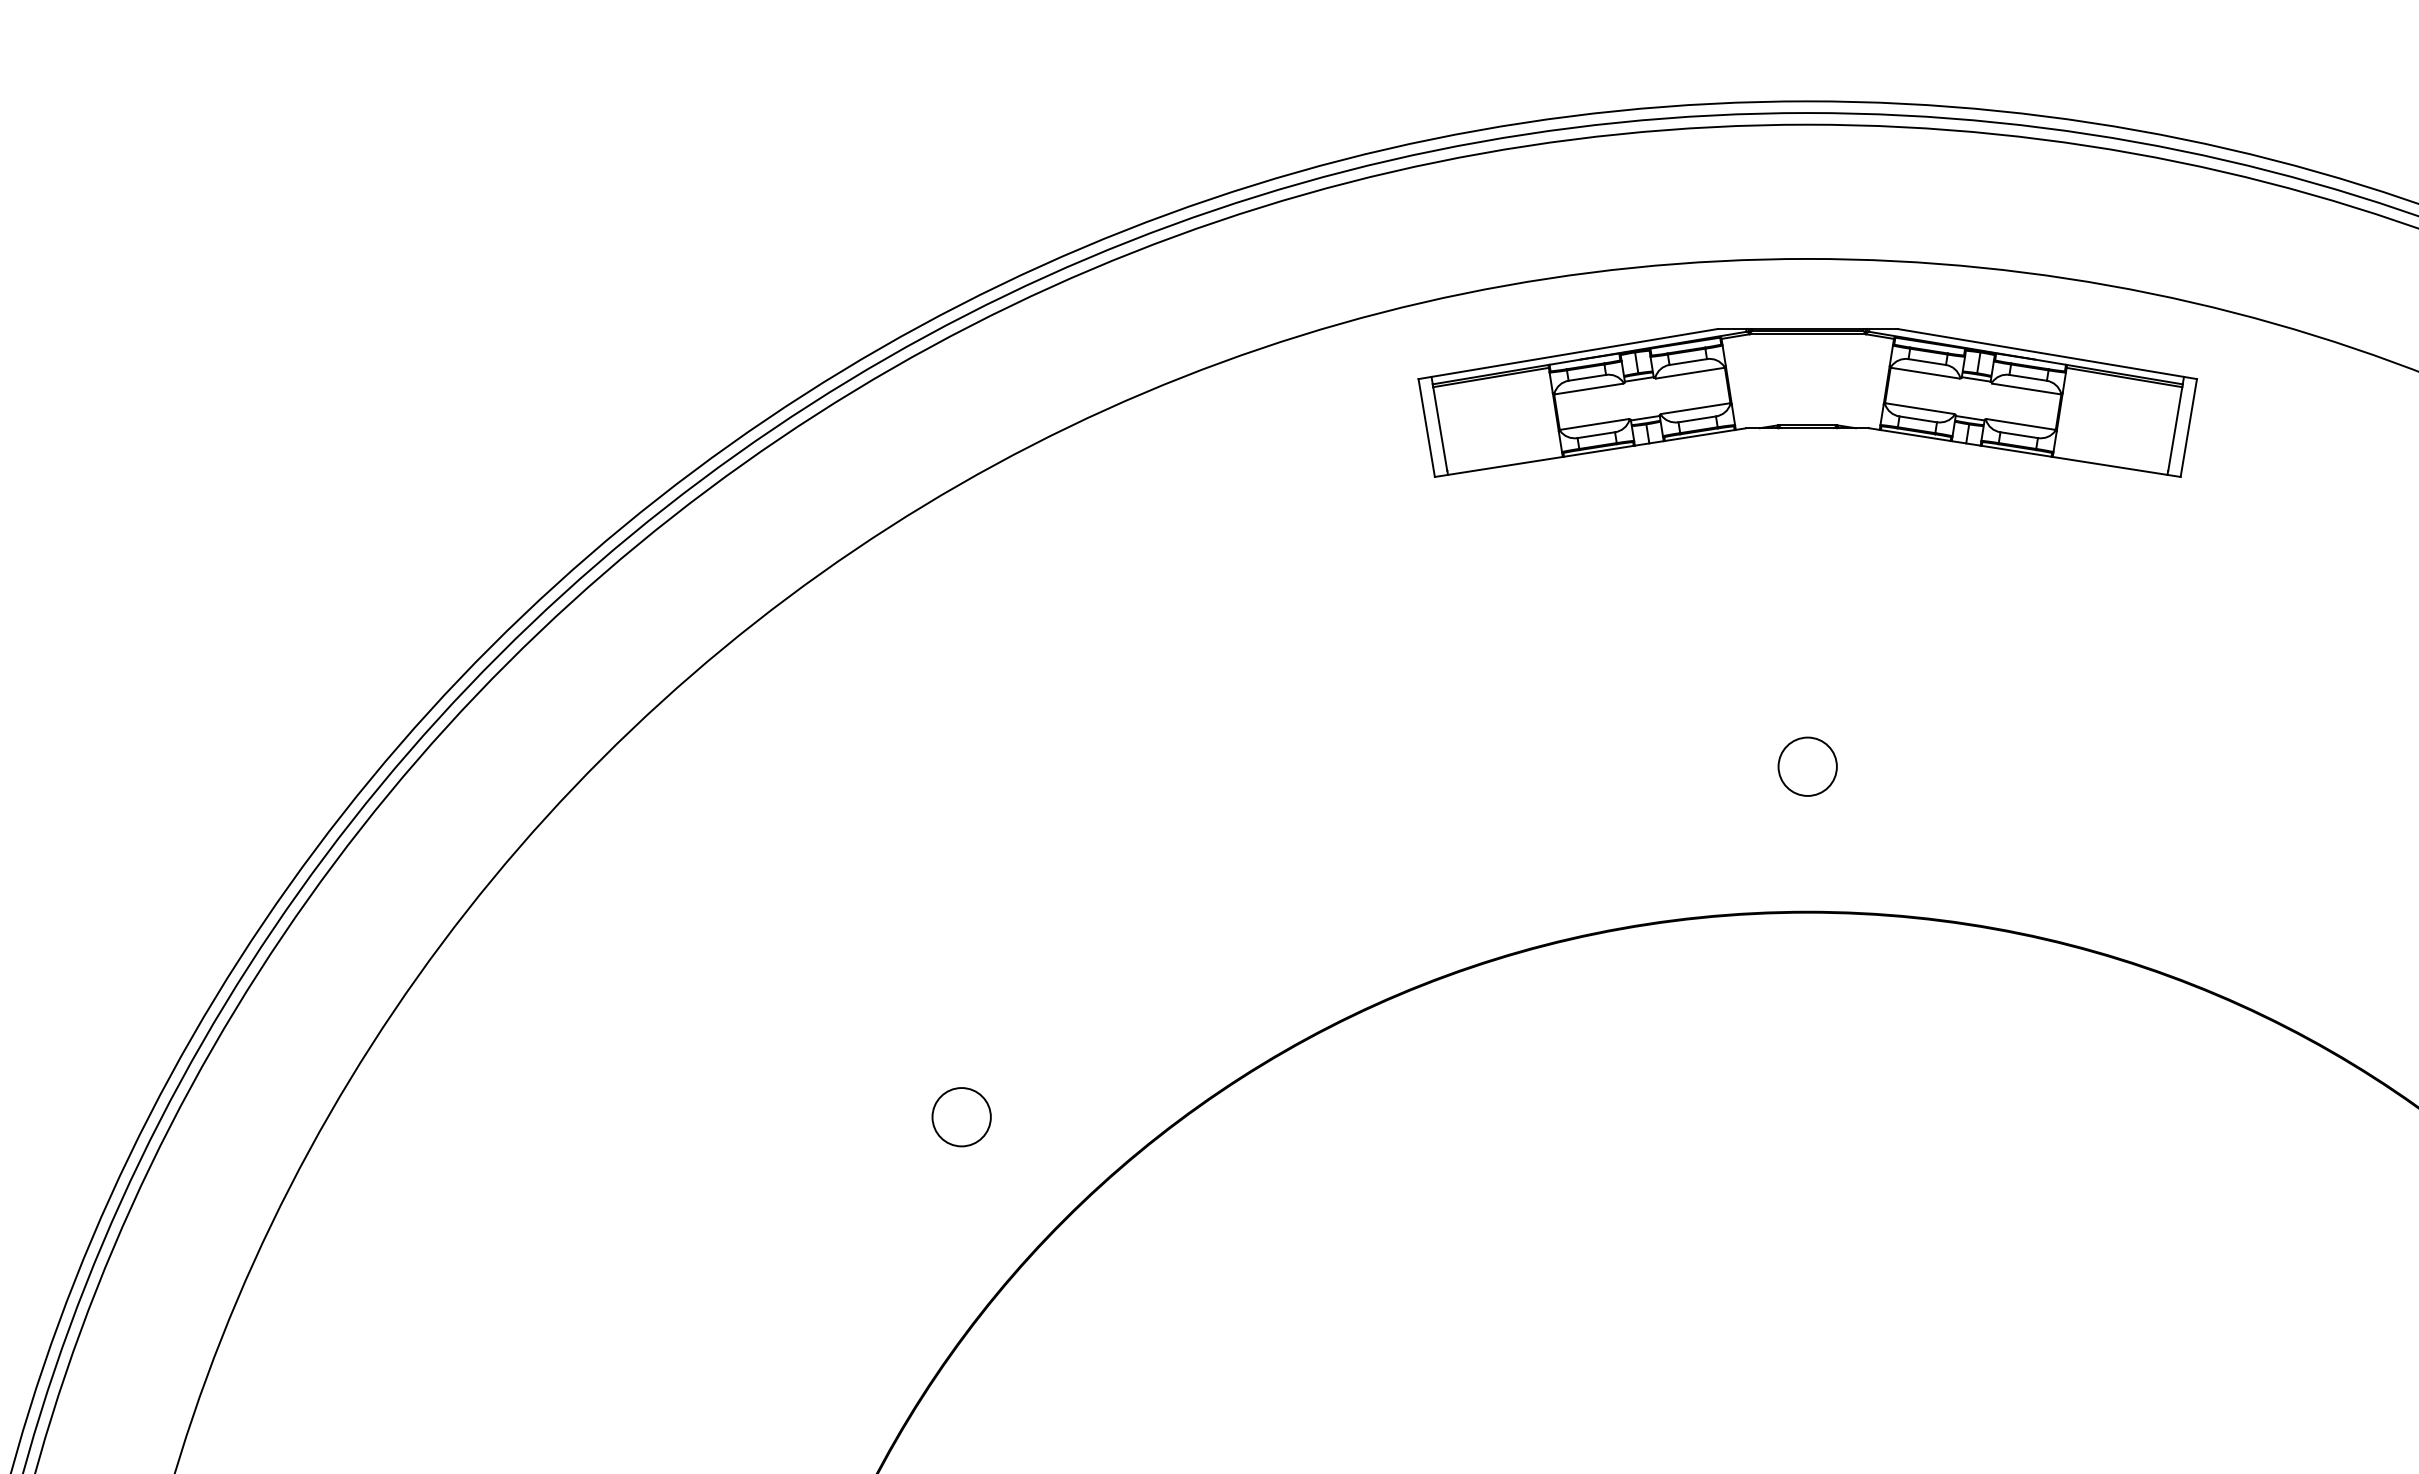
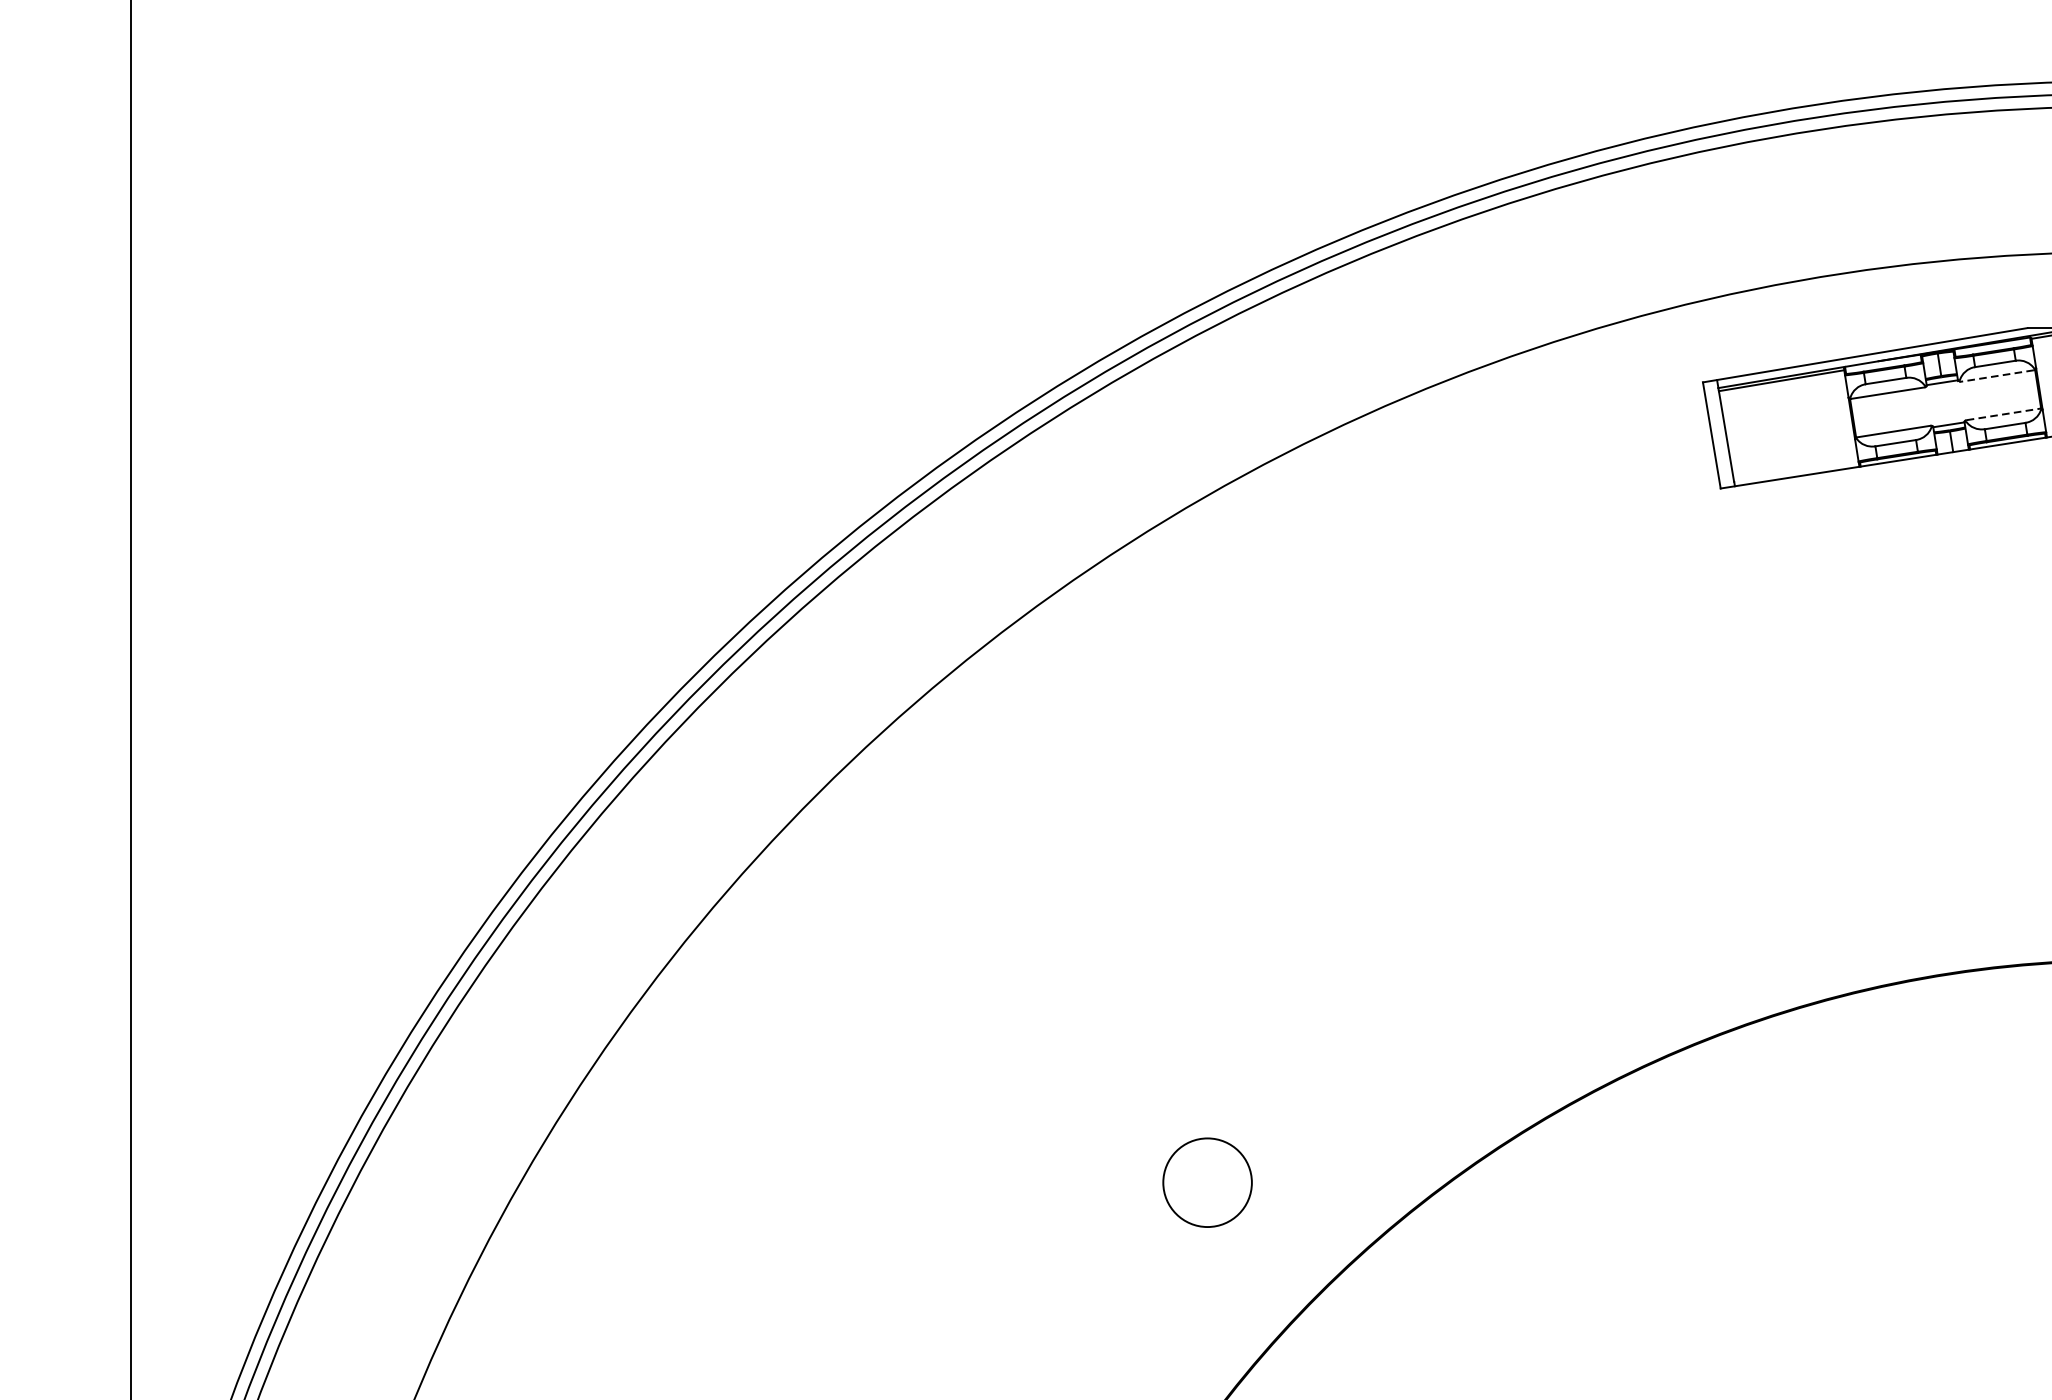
line: (1689, 373) -> (1996, 376), solid -> dashed
line: (1696, 408) -> (2004, 414), solid -> dashed
circle: (961, 1117) -> (1207, 1183), size x1.4

